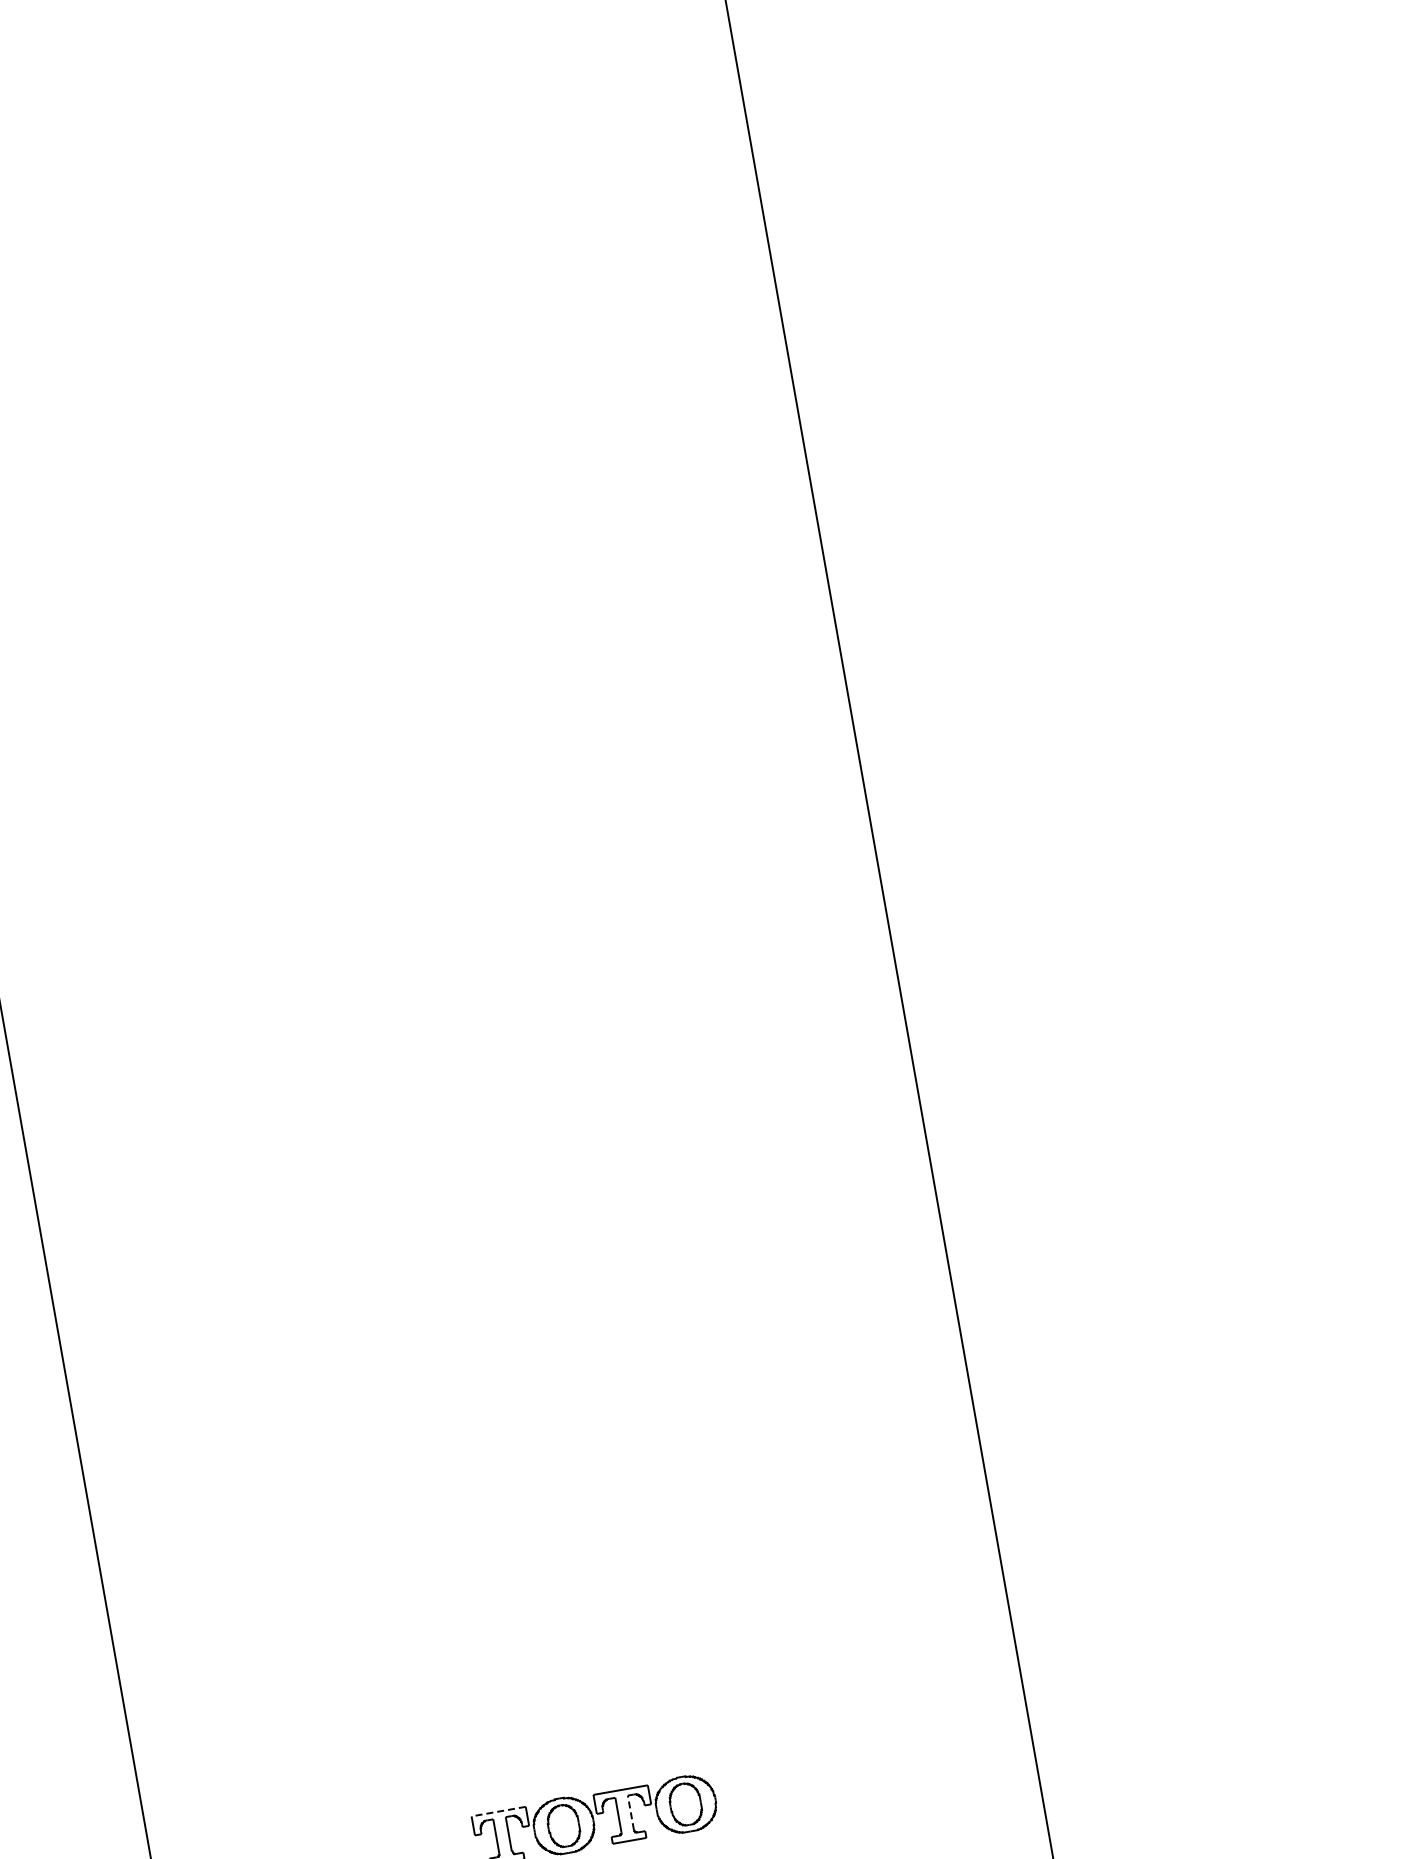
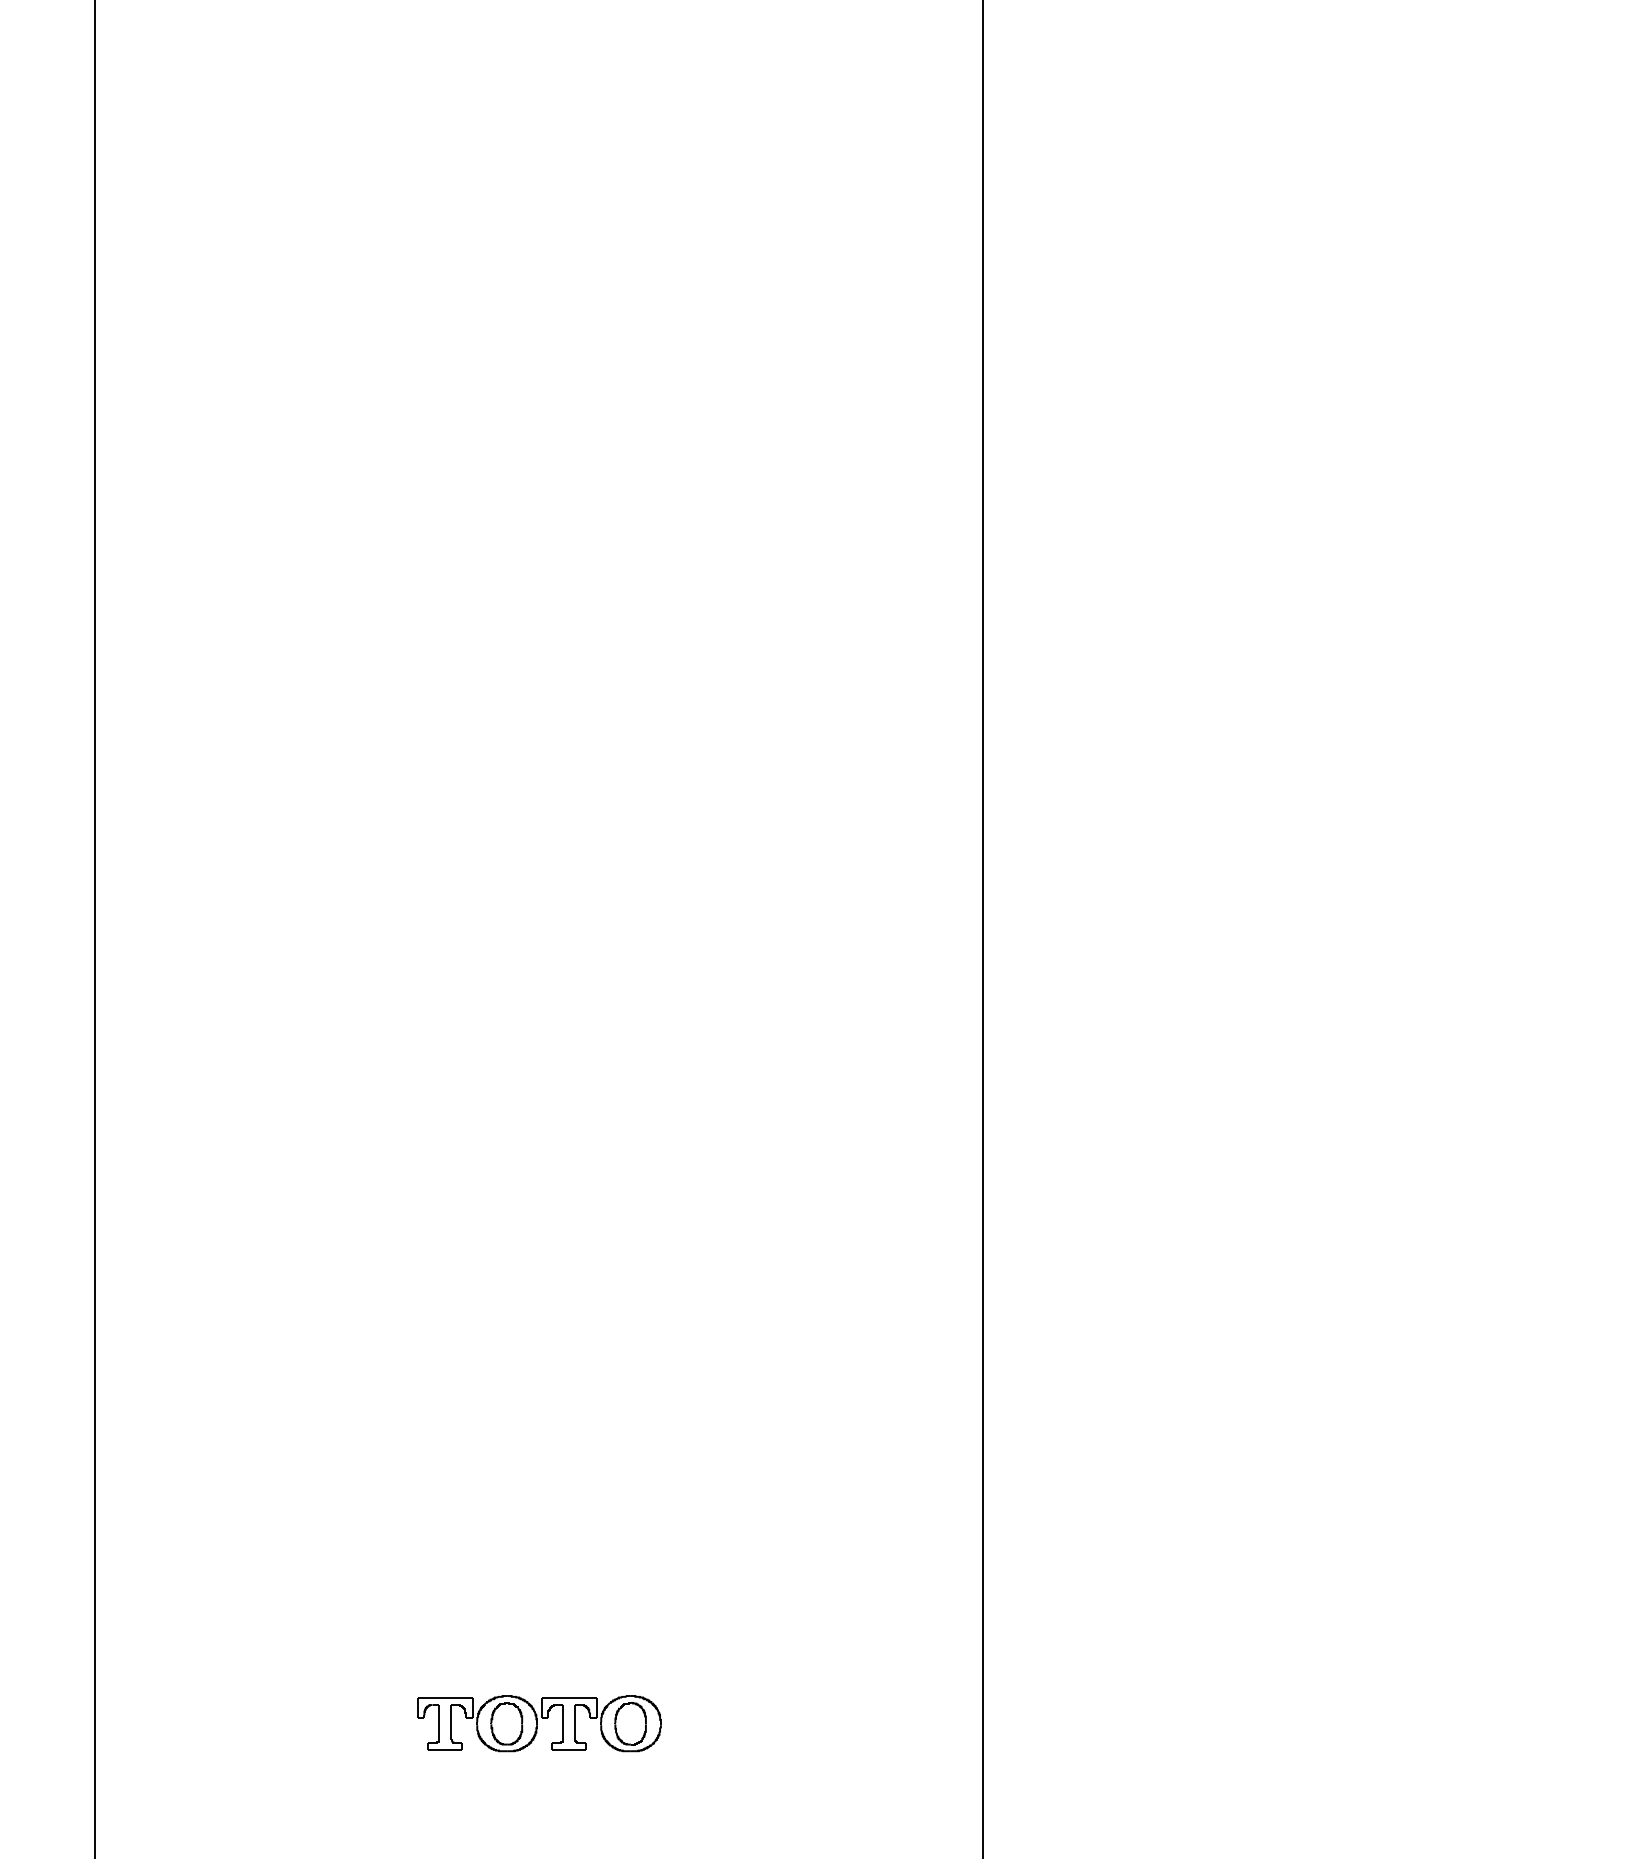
line: (498, 1811) -> (445, 1698), dashed -> solid
line: (631, 1812) -> (575, 1722), dashed -> solid

